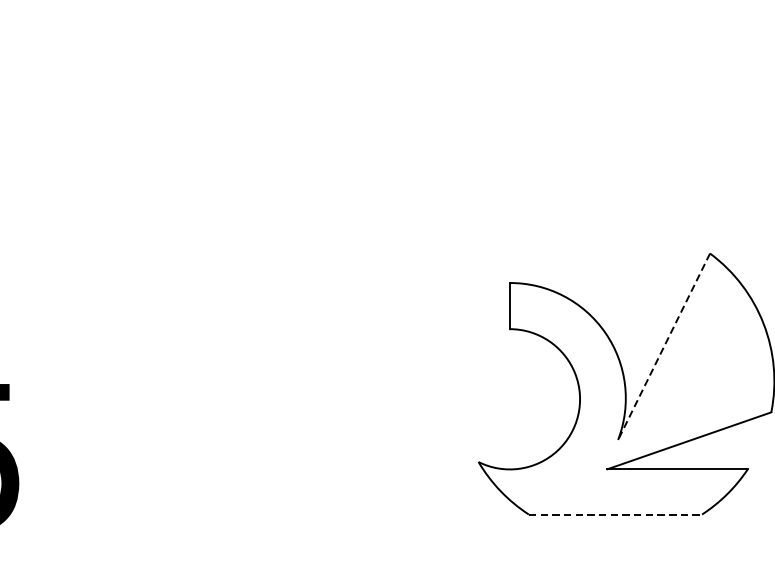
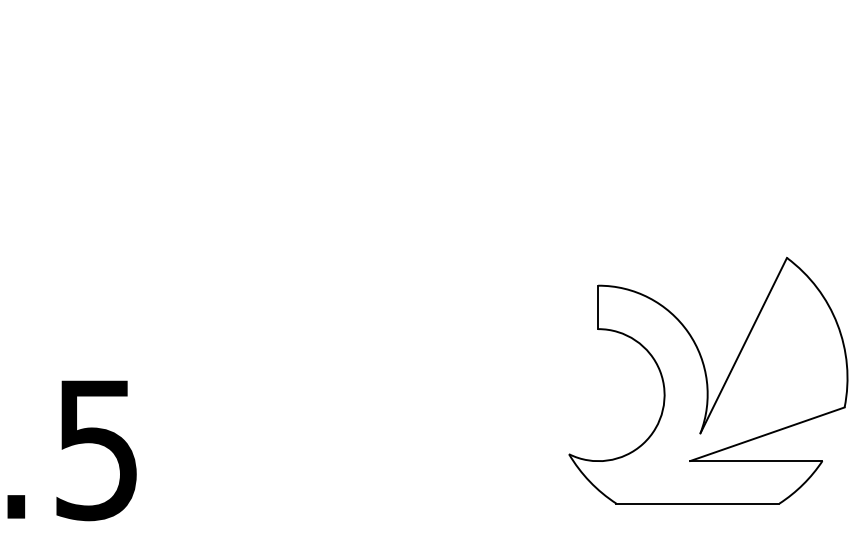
line: (663, 346) -> (743, 345), dashed -> solid
line: (615, 514) -> (697, 503), dashed -> solid

